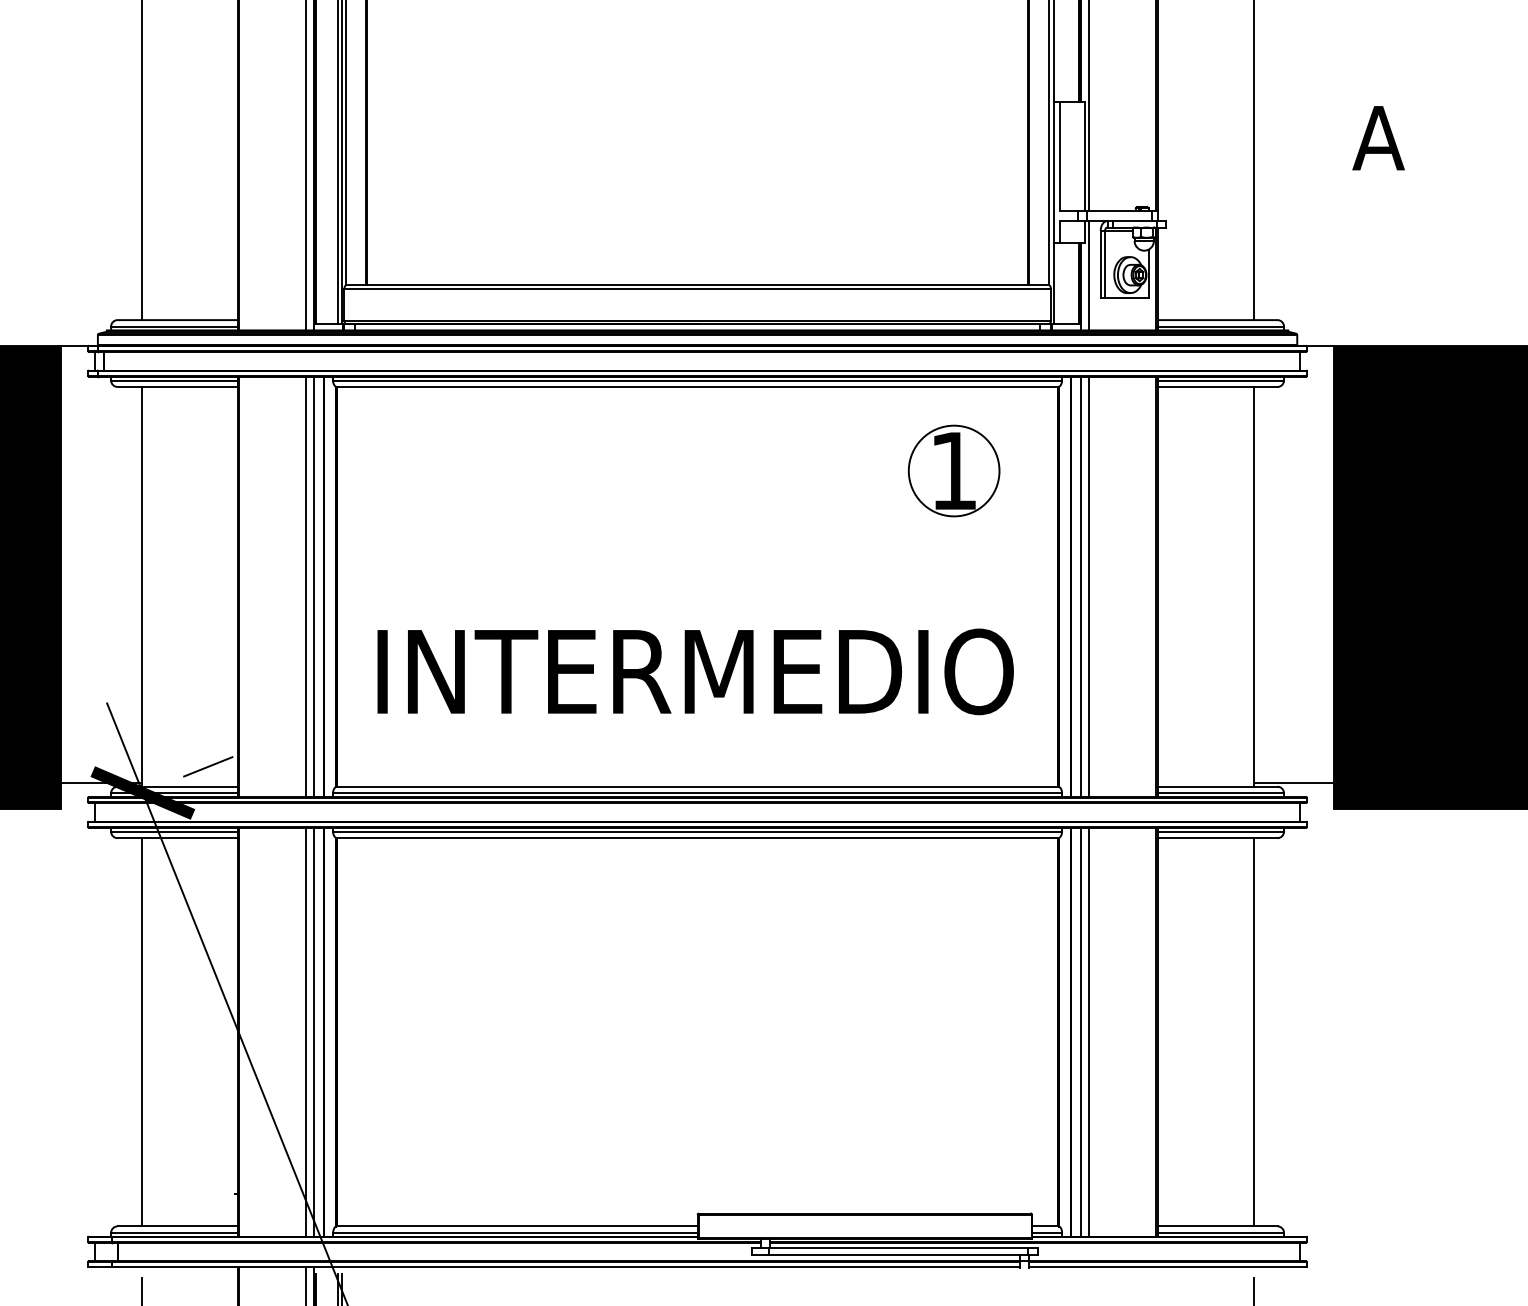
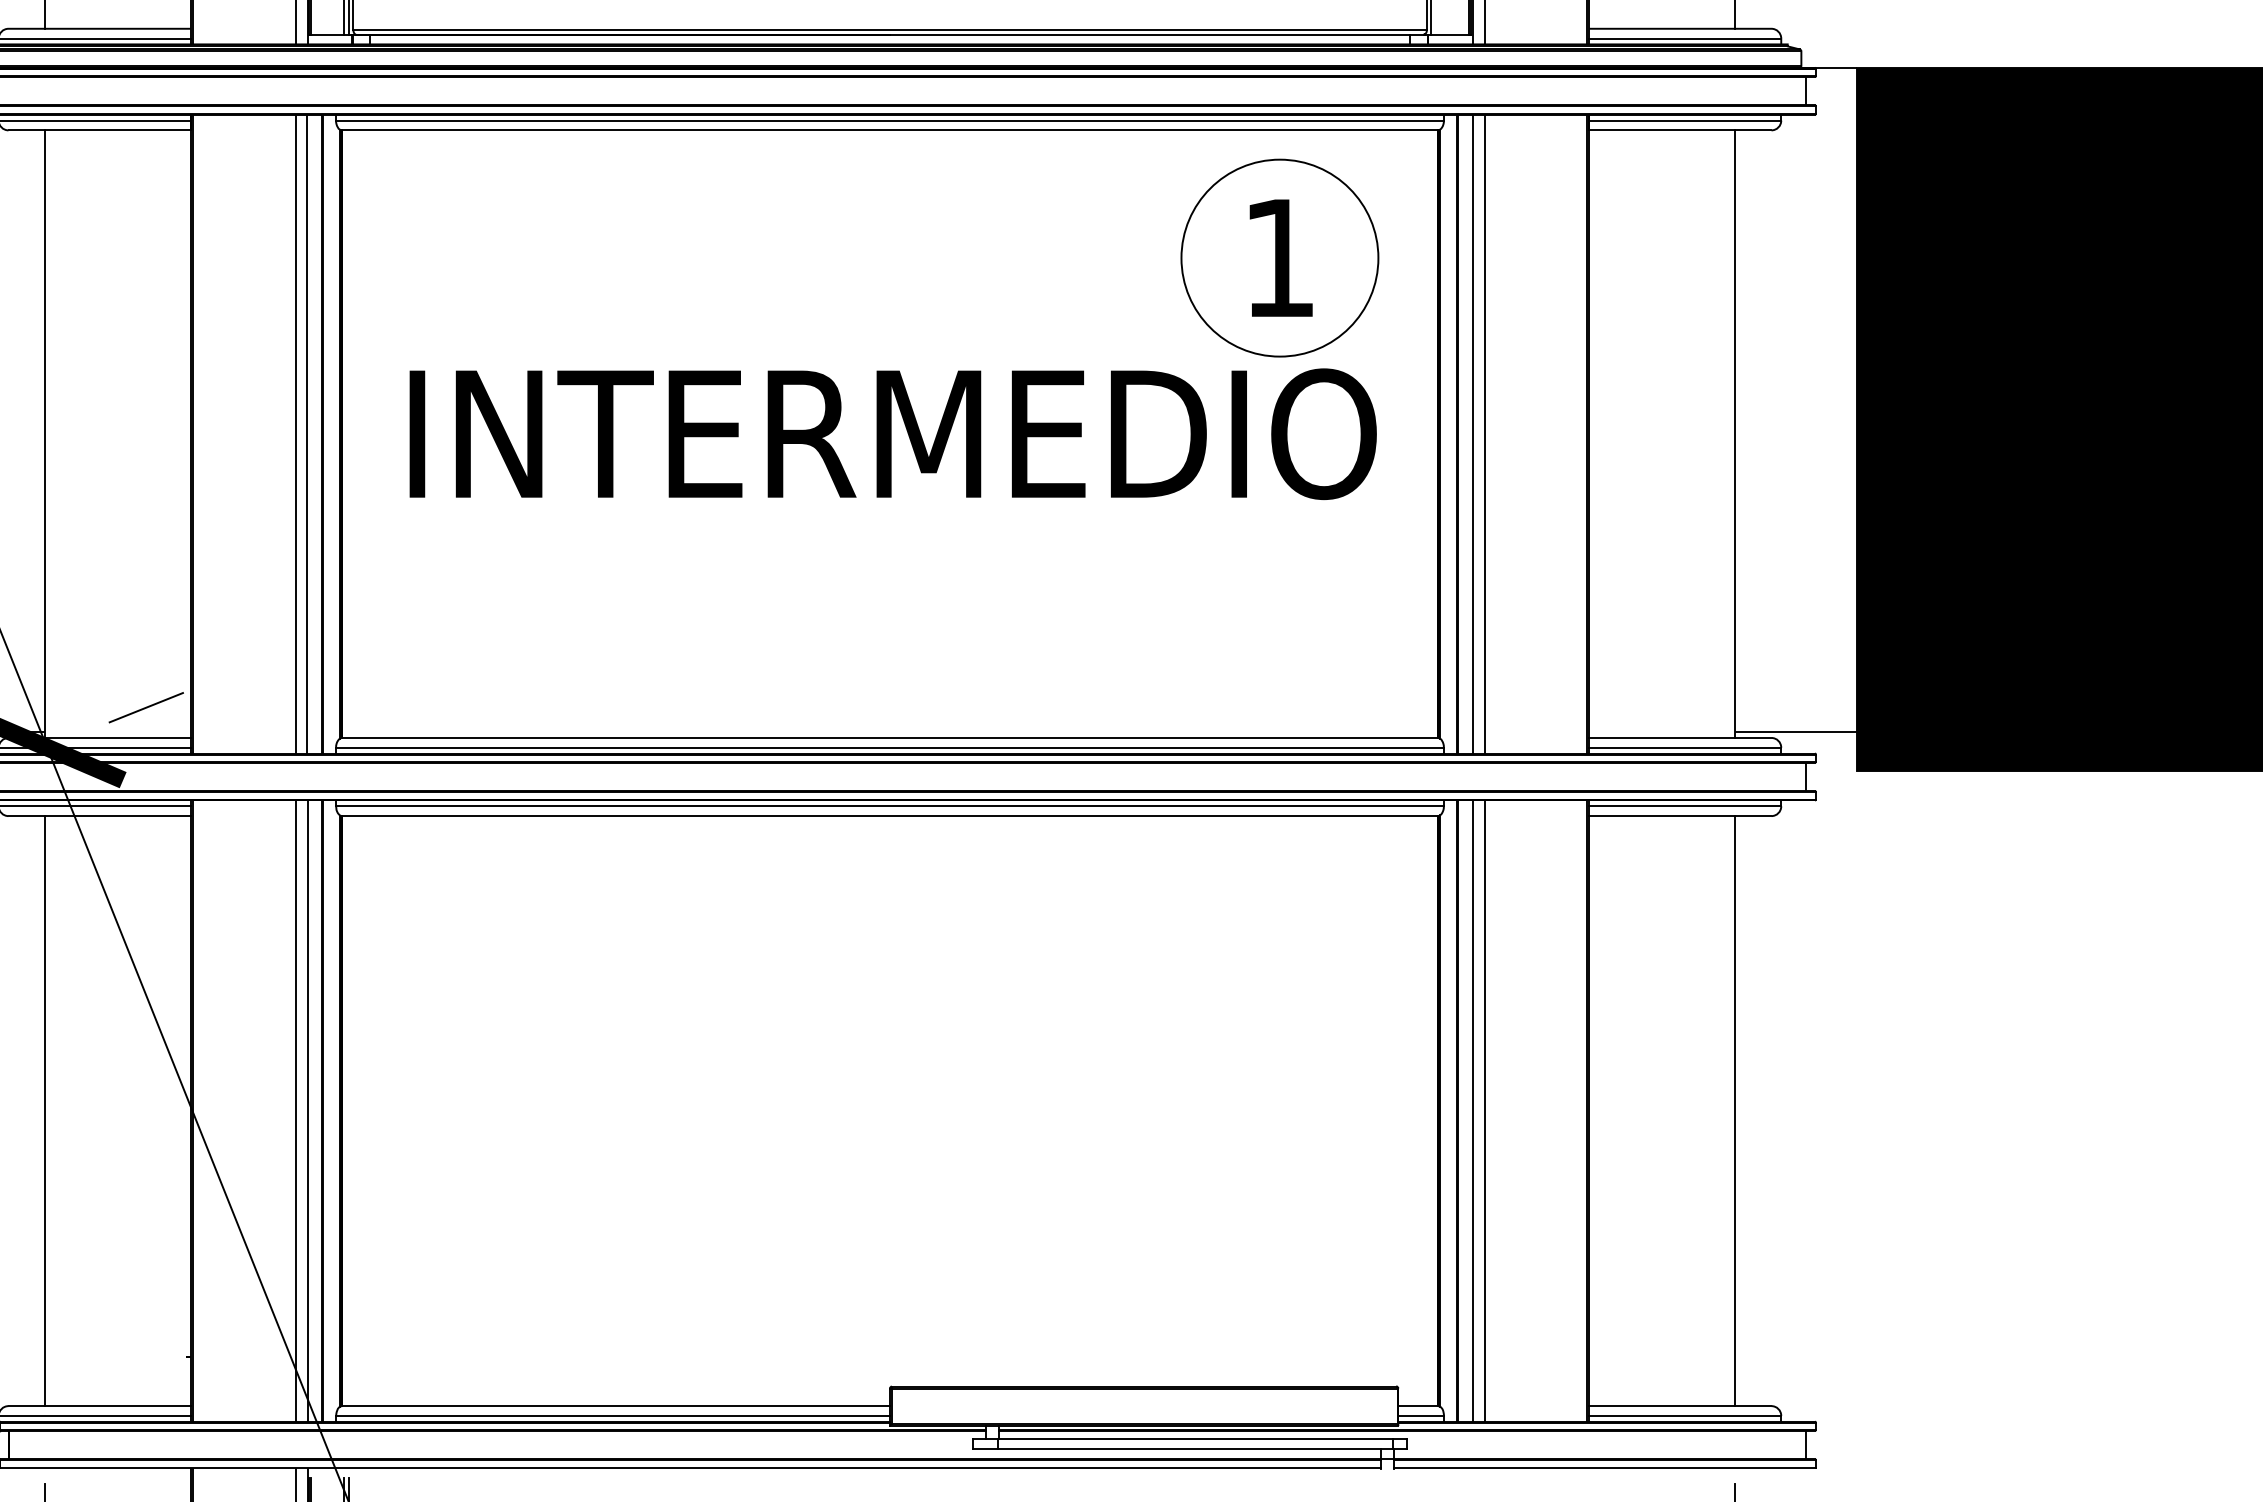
circle: (953, 470) -> (1278, 257), size x1.43
text: (695, 671) -> (892, 433), moved

